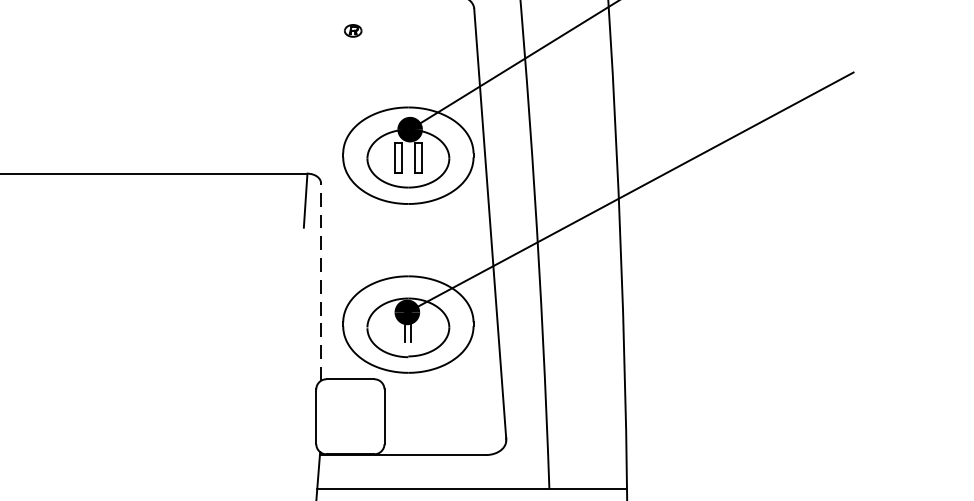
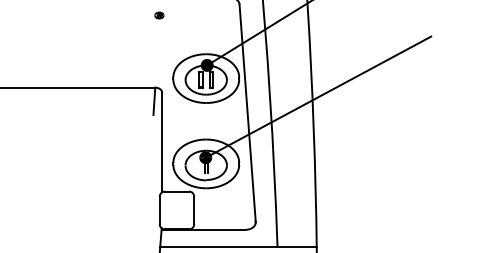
part: (353, 30) -> (159, 15), moved
line: (321, 282) -> (162, 142), dashed -> solid

